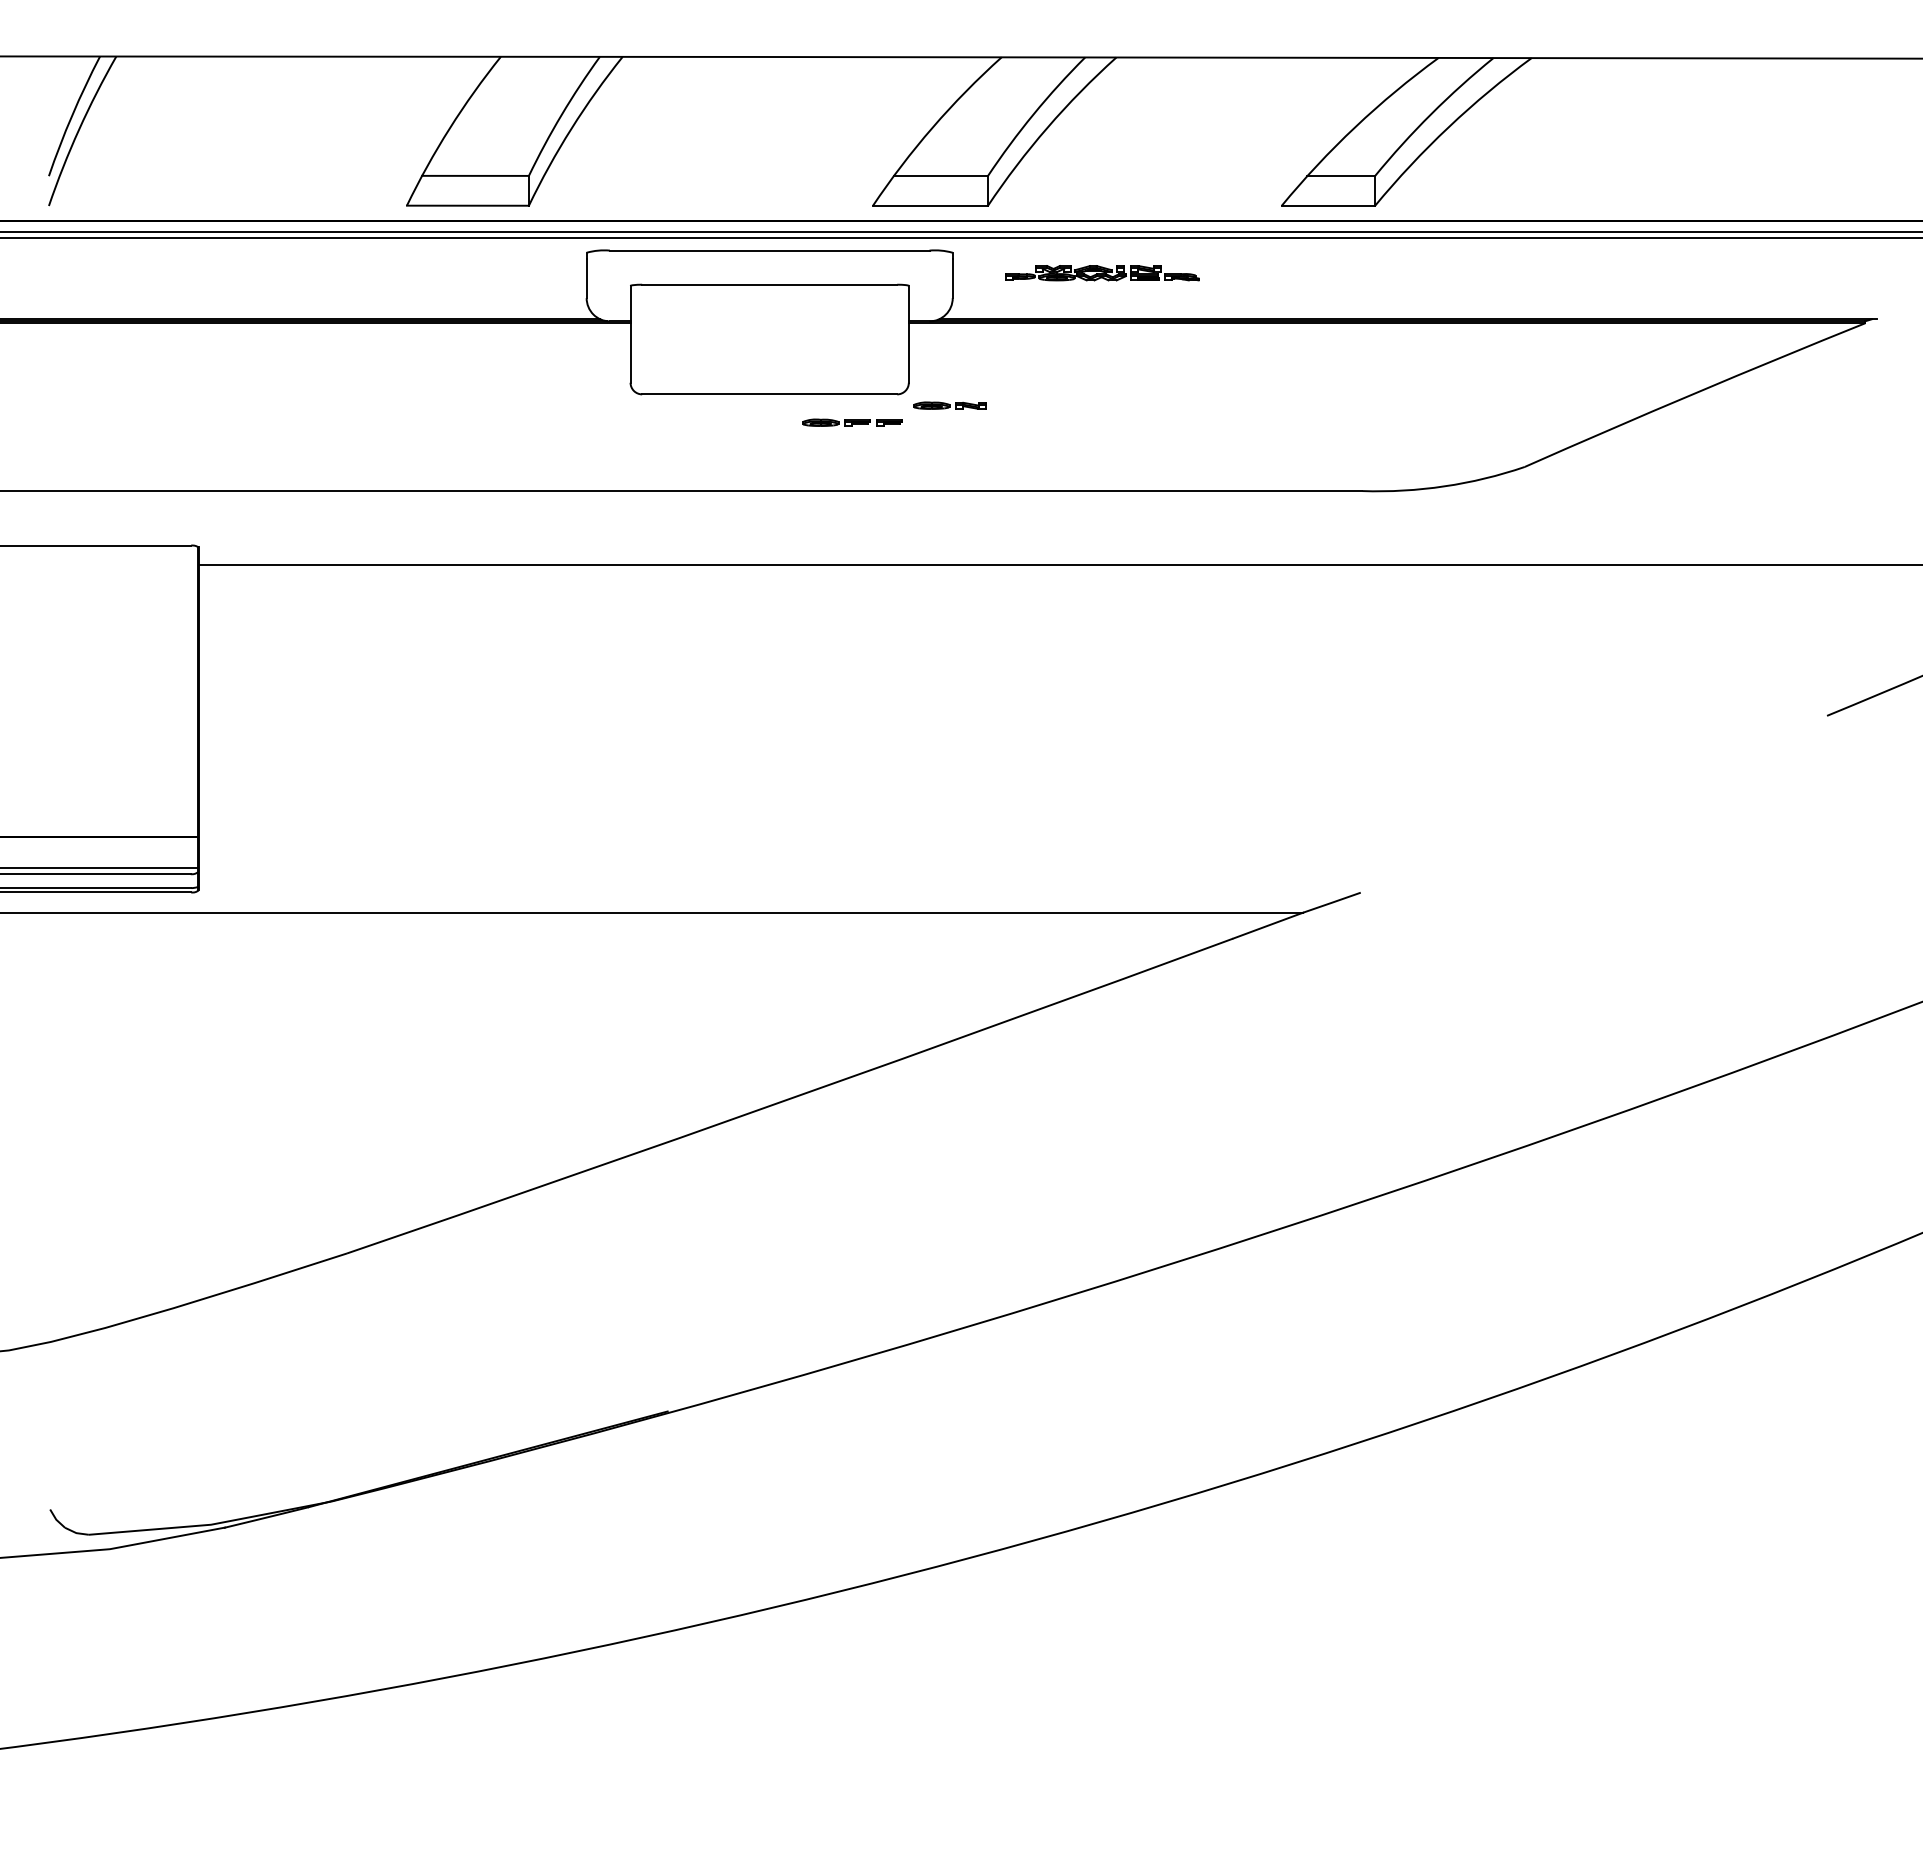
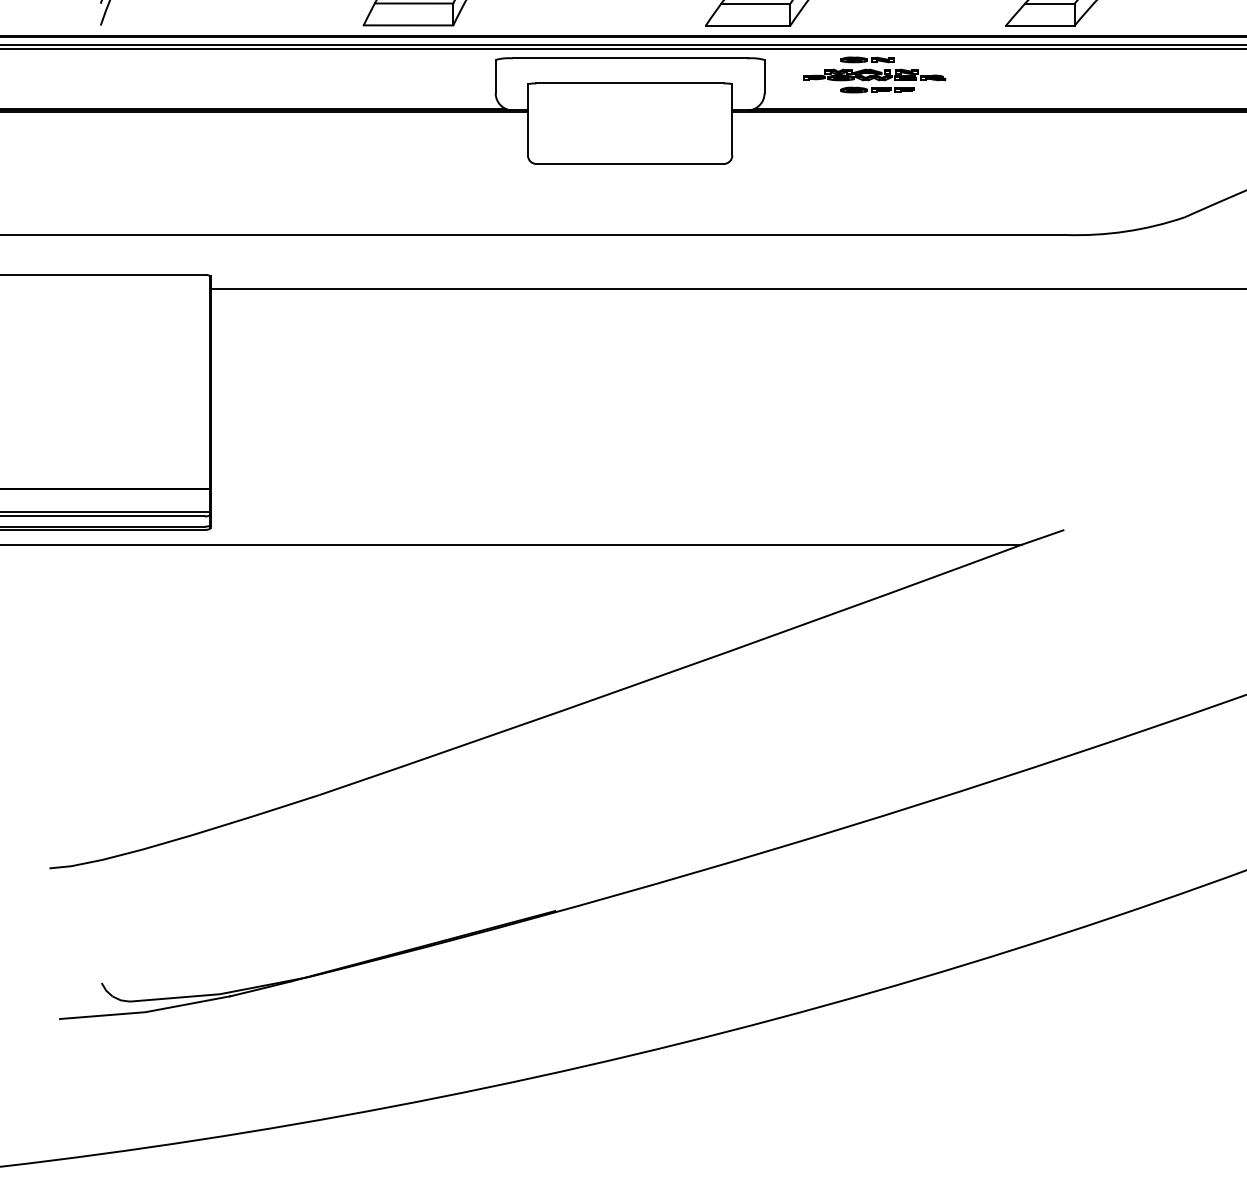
part: (949, 405) -> (867, 59), moved
part: (852, 422) -> (877, 89), moved

